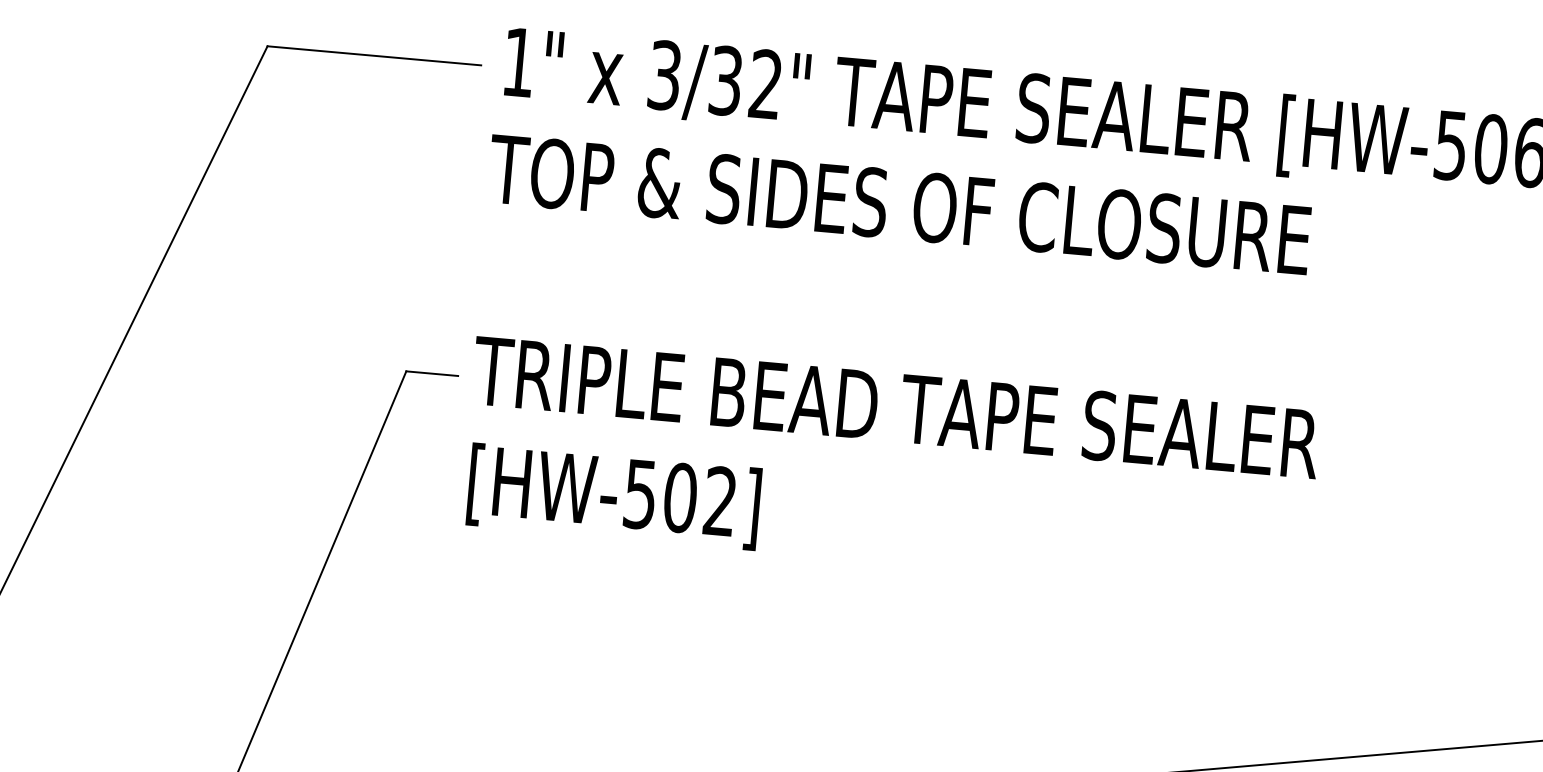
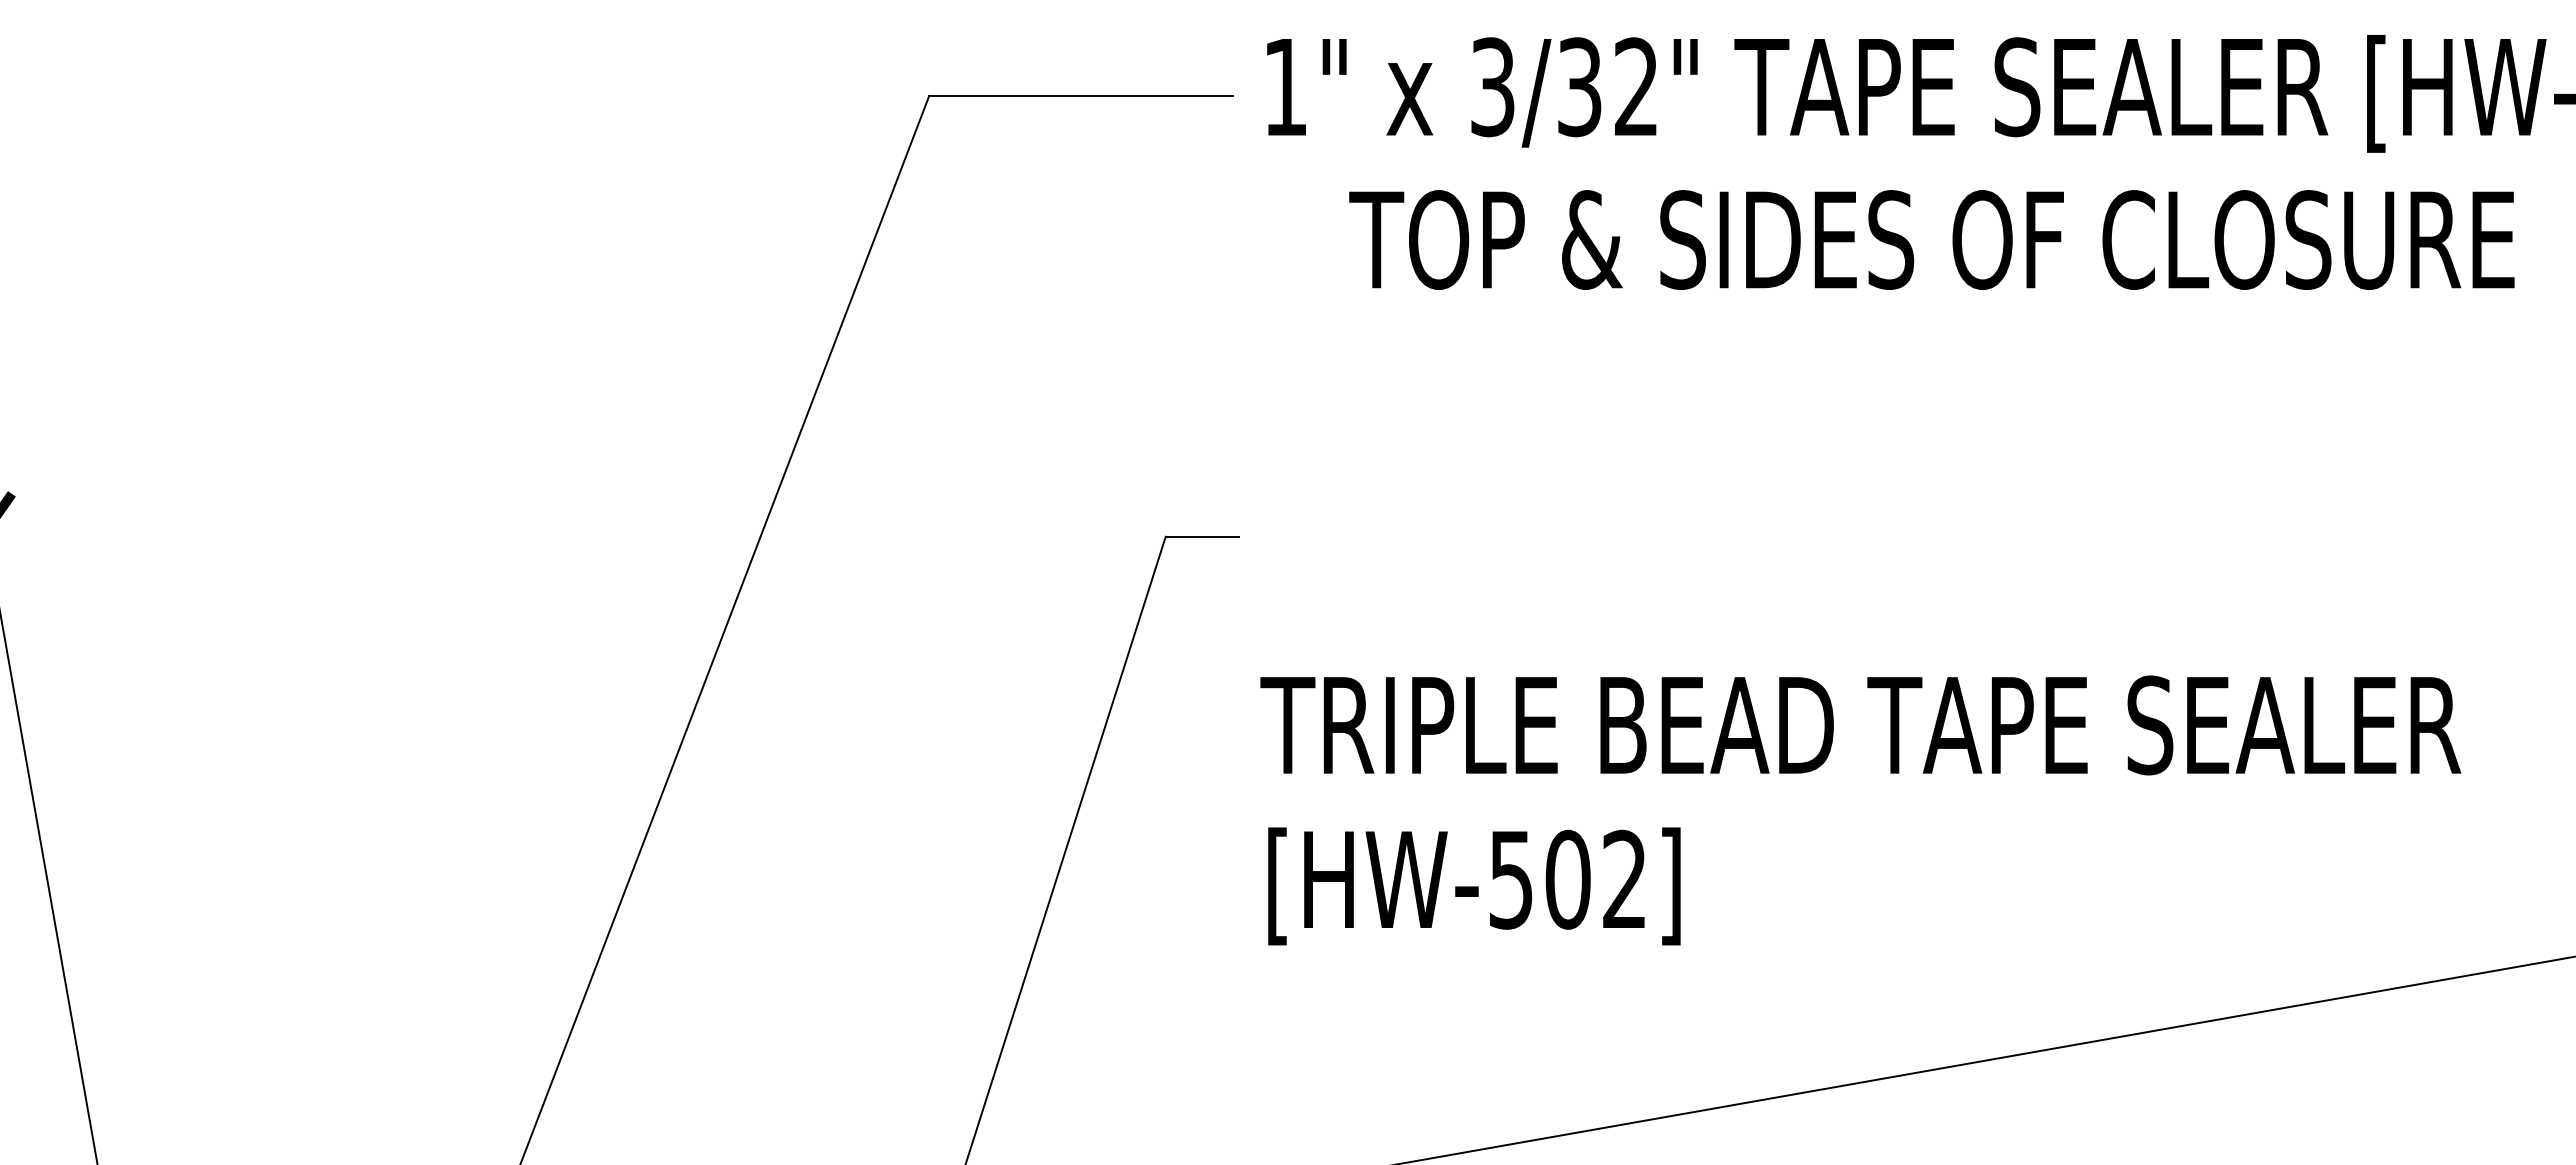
text: (899, 204) -> (1931, 239), moved
text: (890, 467) -> (1860, 810), moved

